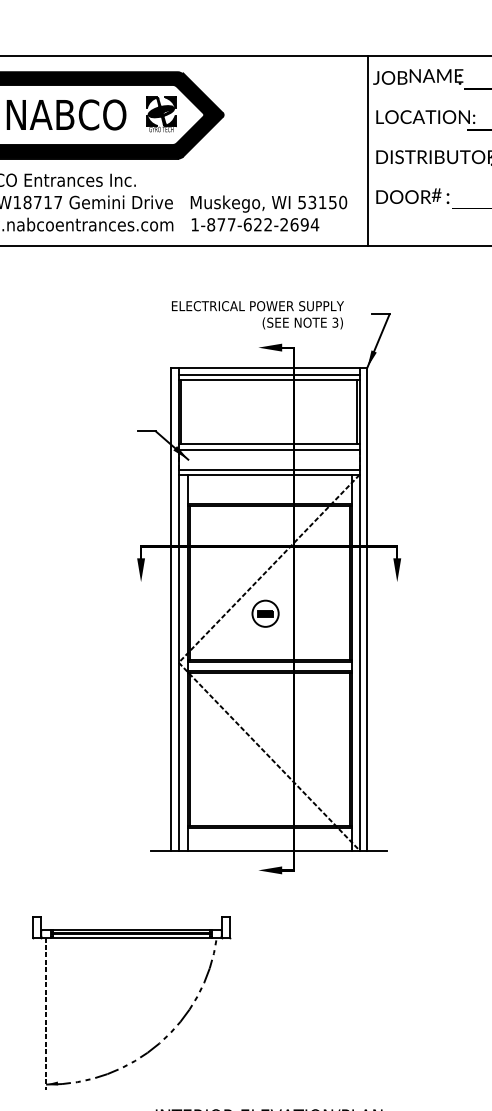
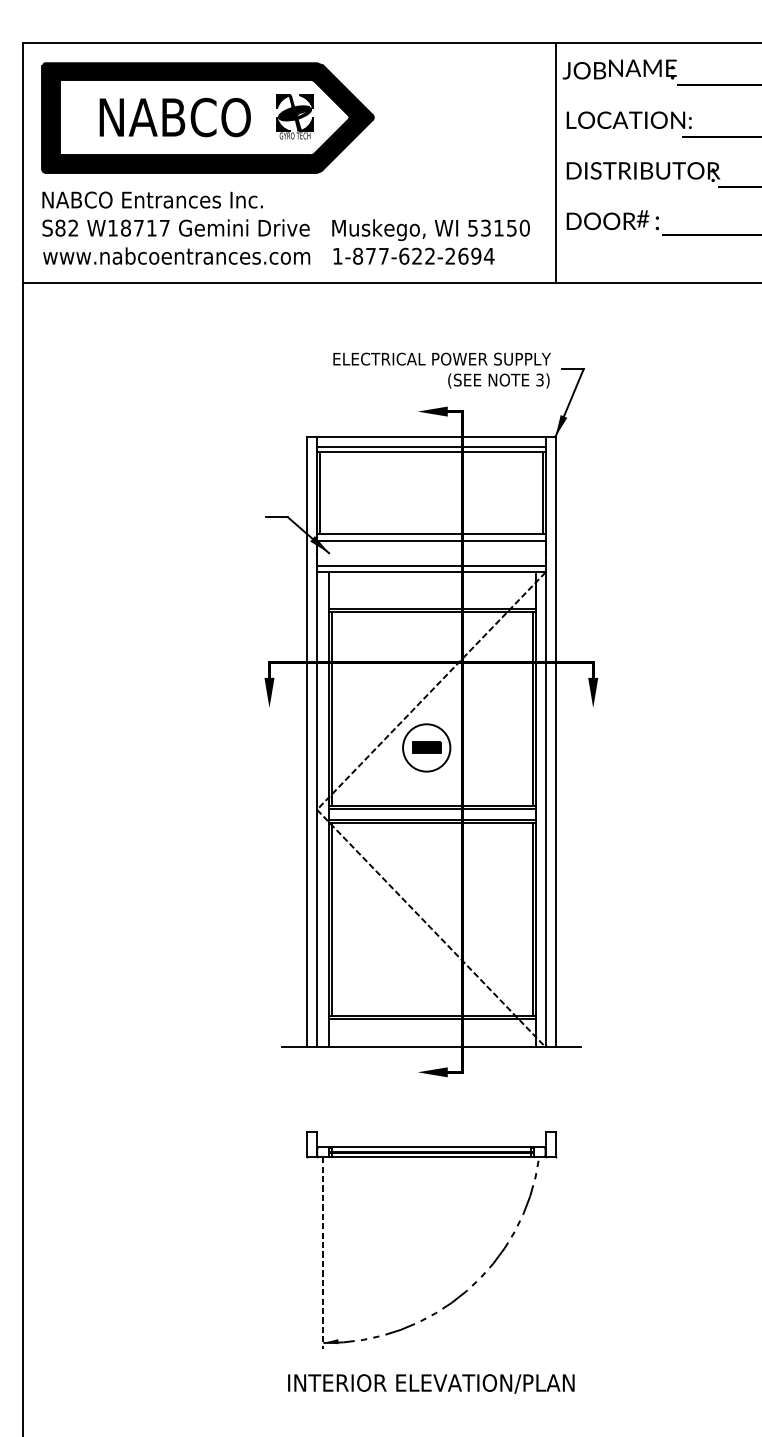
text: (257, 315) -> (441, 370), moved
part: (265, 613) -> (426, 747), size x1.43
part: (165, 1036) -> (474, 1282), moved

